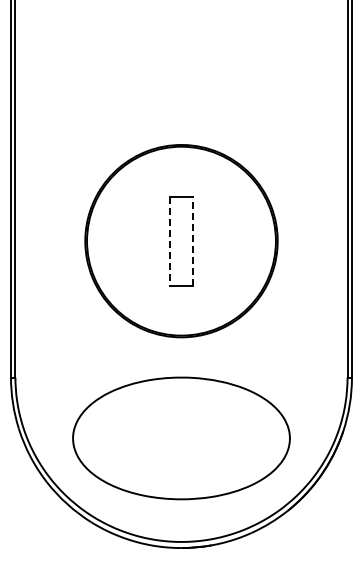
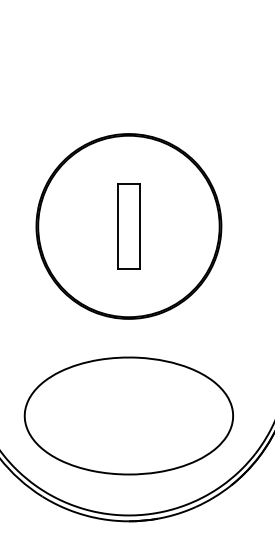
line: (170, 241) -> (118, 226), dashed -> solid
line: (192, 241) -> (139, 226), dashed -> solid

